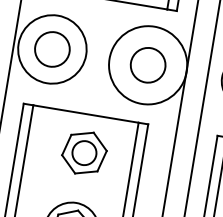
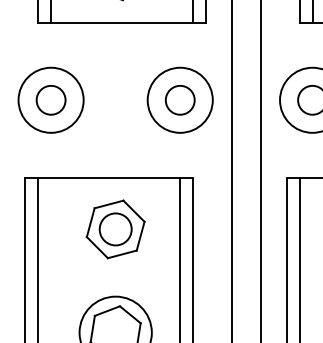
circle: (52, 48) -> (50, 99), size x0.62
circle: (52, 48) -> (50, 99), size x0.71
circle: (147, 64) -> (179, 99), size x0.62
circle: (147, 64) -> (179, 99), size x0.62

